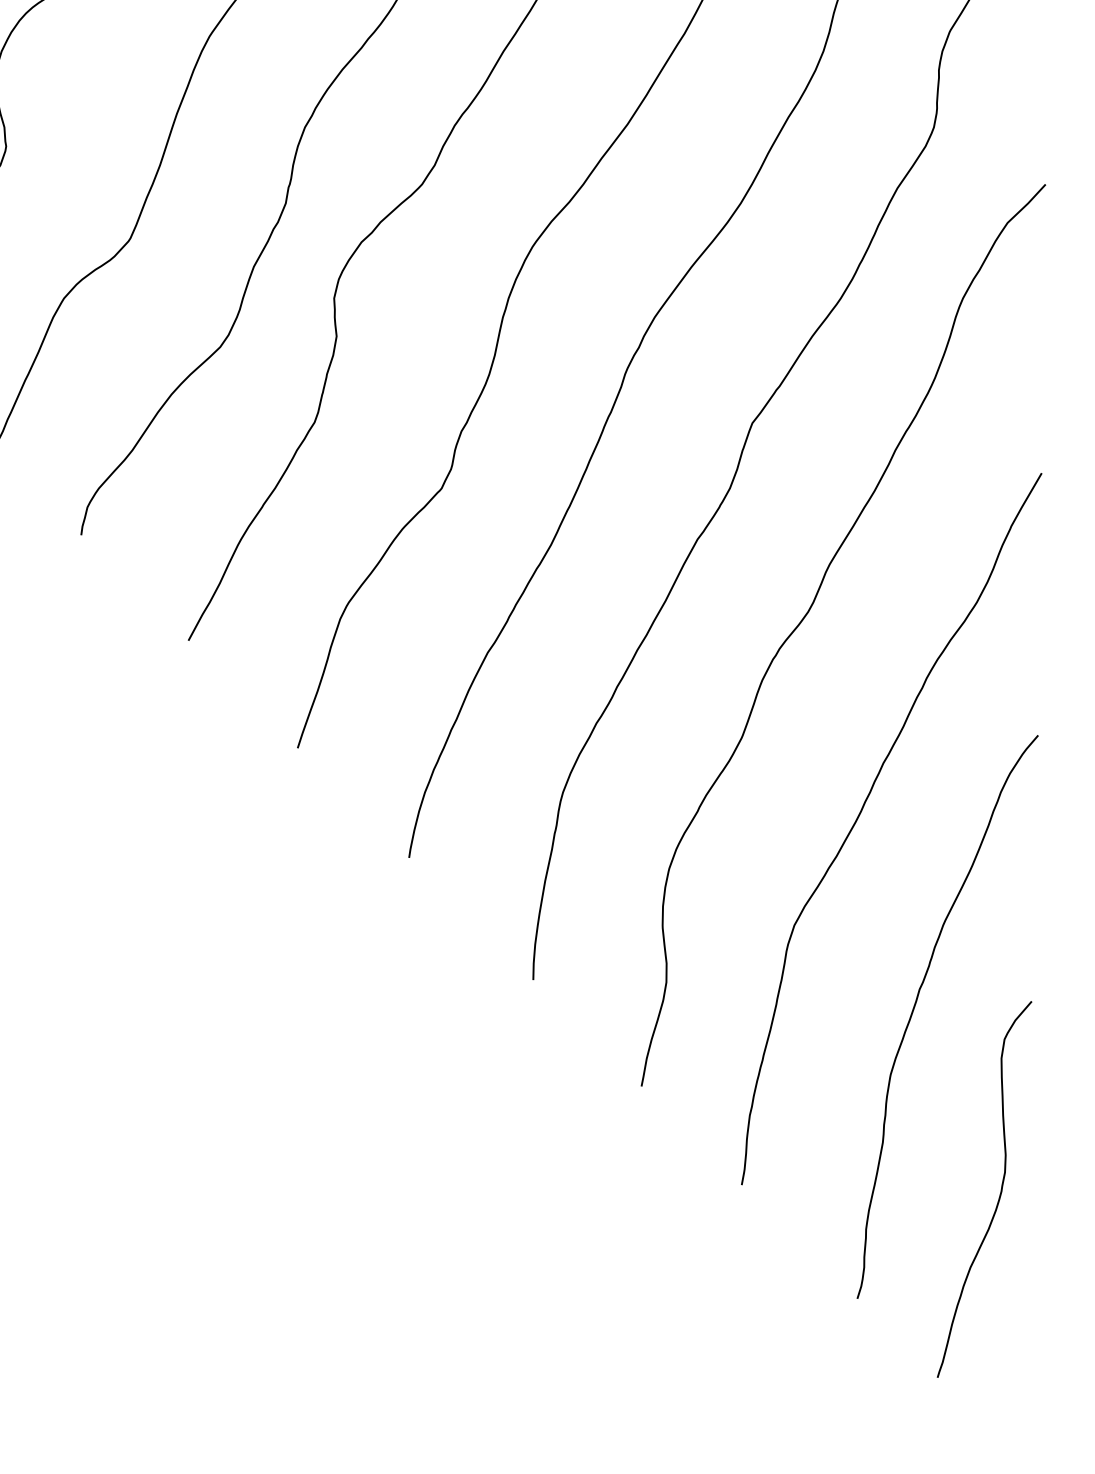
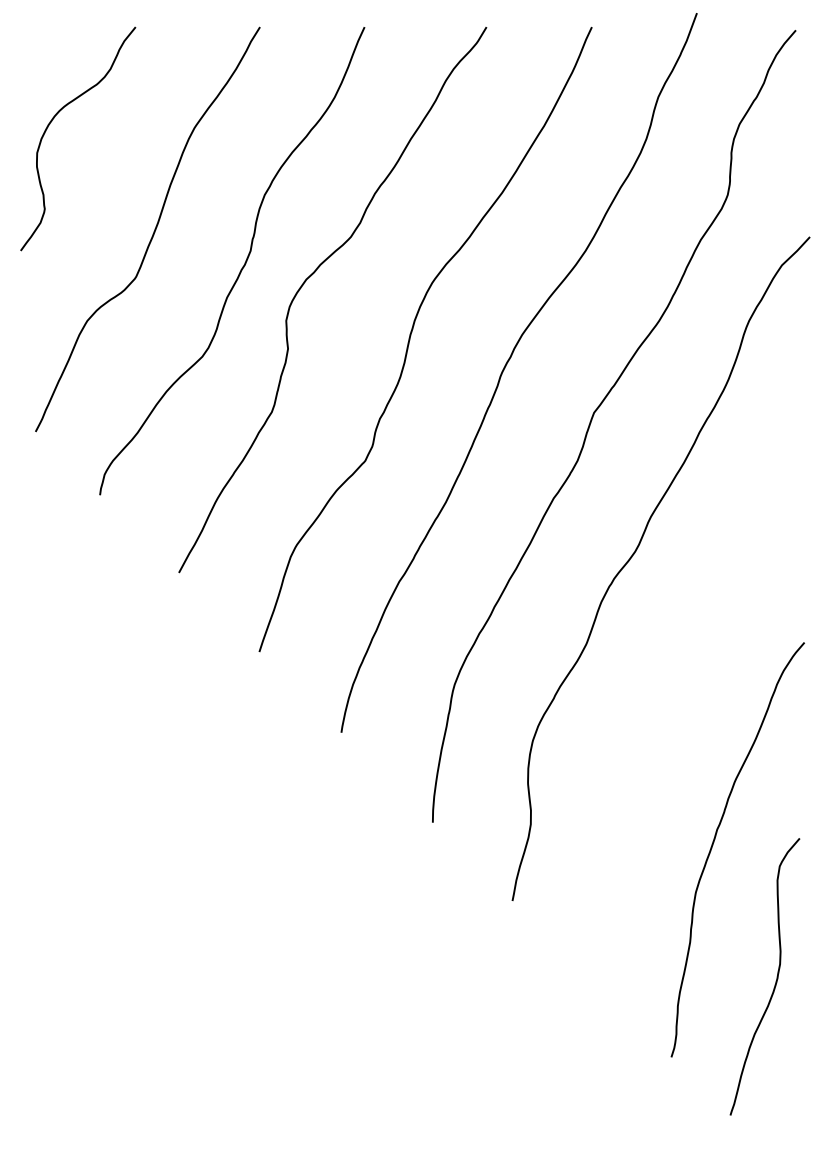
curve: (861, 814) -> (674, 700), removed

